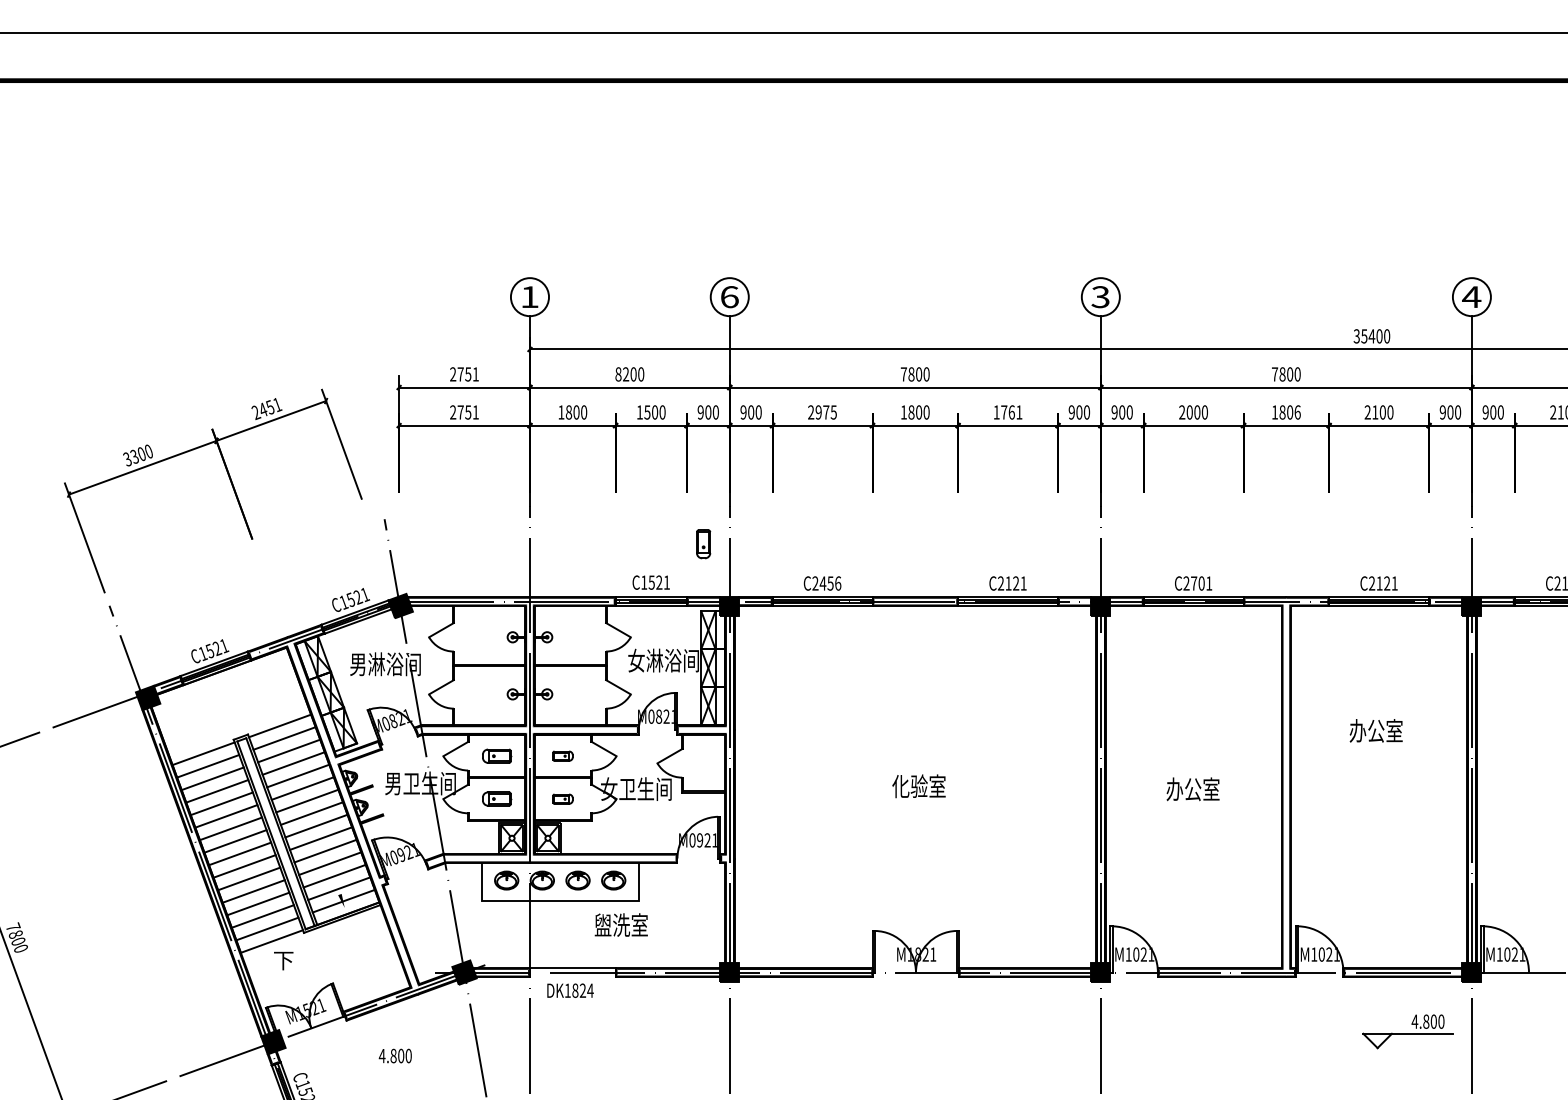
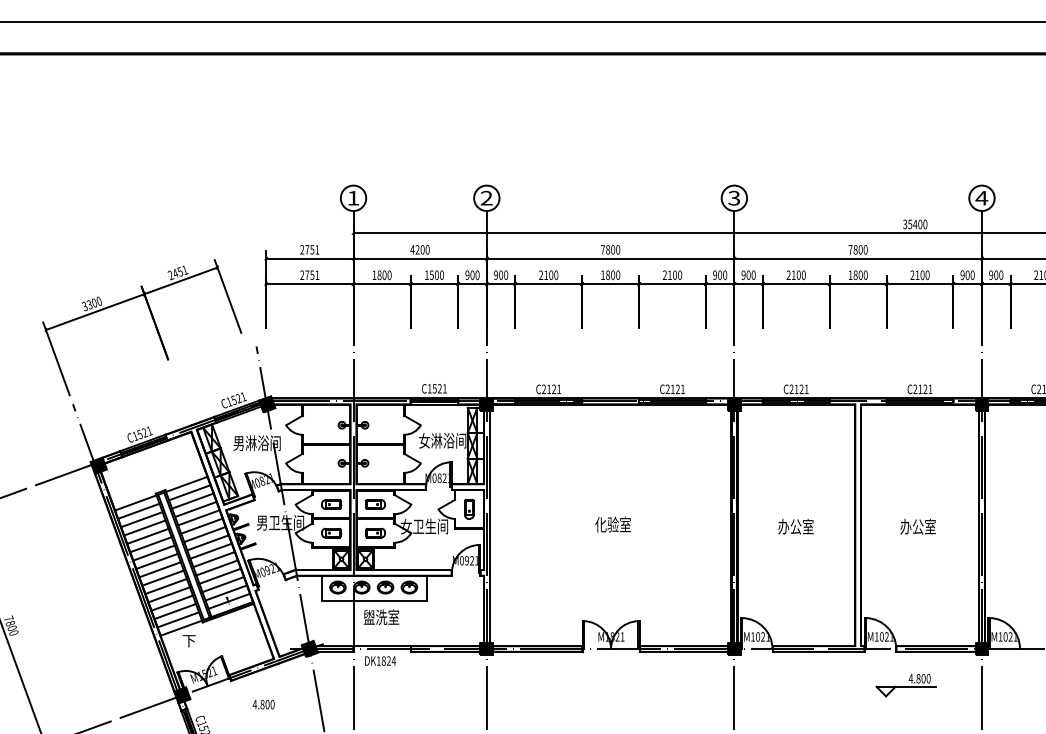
text: (729, 295) -> (486, 197), 6 -> 2
text: (618, 373) -> (412, 249), 8200 -> 4200
text: (826, 411) -> (551, 274), 2975 -> 2100
text: (1008, 411) -> (672, 274), 1761 -> 2100
text: (1189, 411) -> (793, 274), 2000 -> 2100
text: (1297, 411) -> (865, 274), 1806 -> 1800
part: (703, 544) -> (469, 509), moved
text: (829, 583) -> (553, 389), C2456 -> C2121
text: (1196, 583) -> (798, 389), C2701 -> C2121
text: (1375, 730) -> (917, 526), moved
part: (562, 756) -> (375, 504), size x1.43
part: (562, 799) -> (375, 533), size x1.43
text: (621, 923) -> (381, 616), moved
part: (1406, 1031) -> (905, 685), moved

